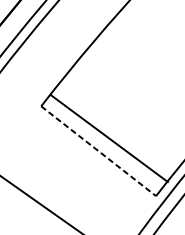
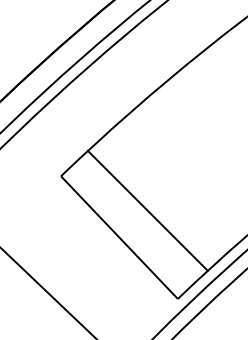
line: (108, 138) -> (147, 210), moved
line: (99, 151) -> (120, 238), dashed -> solid

